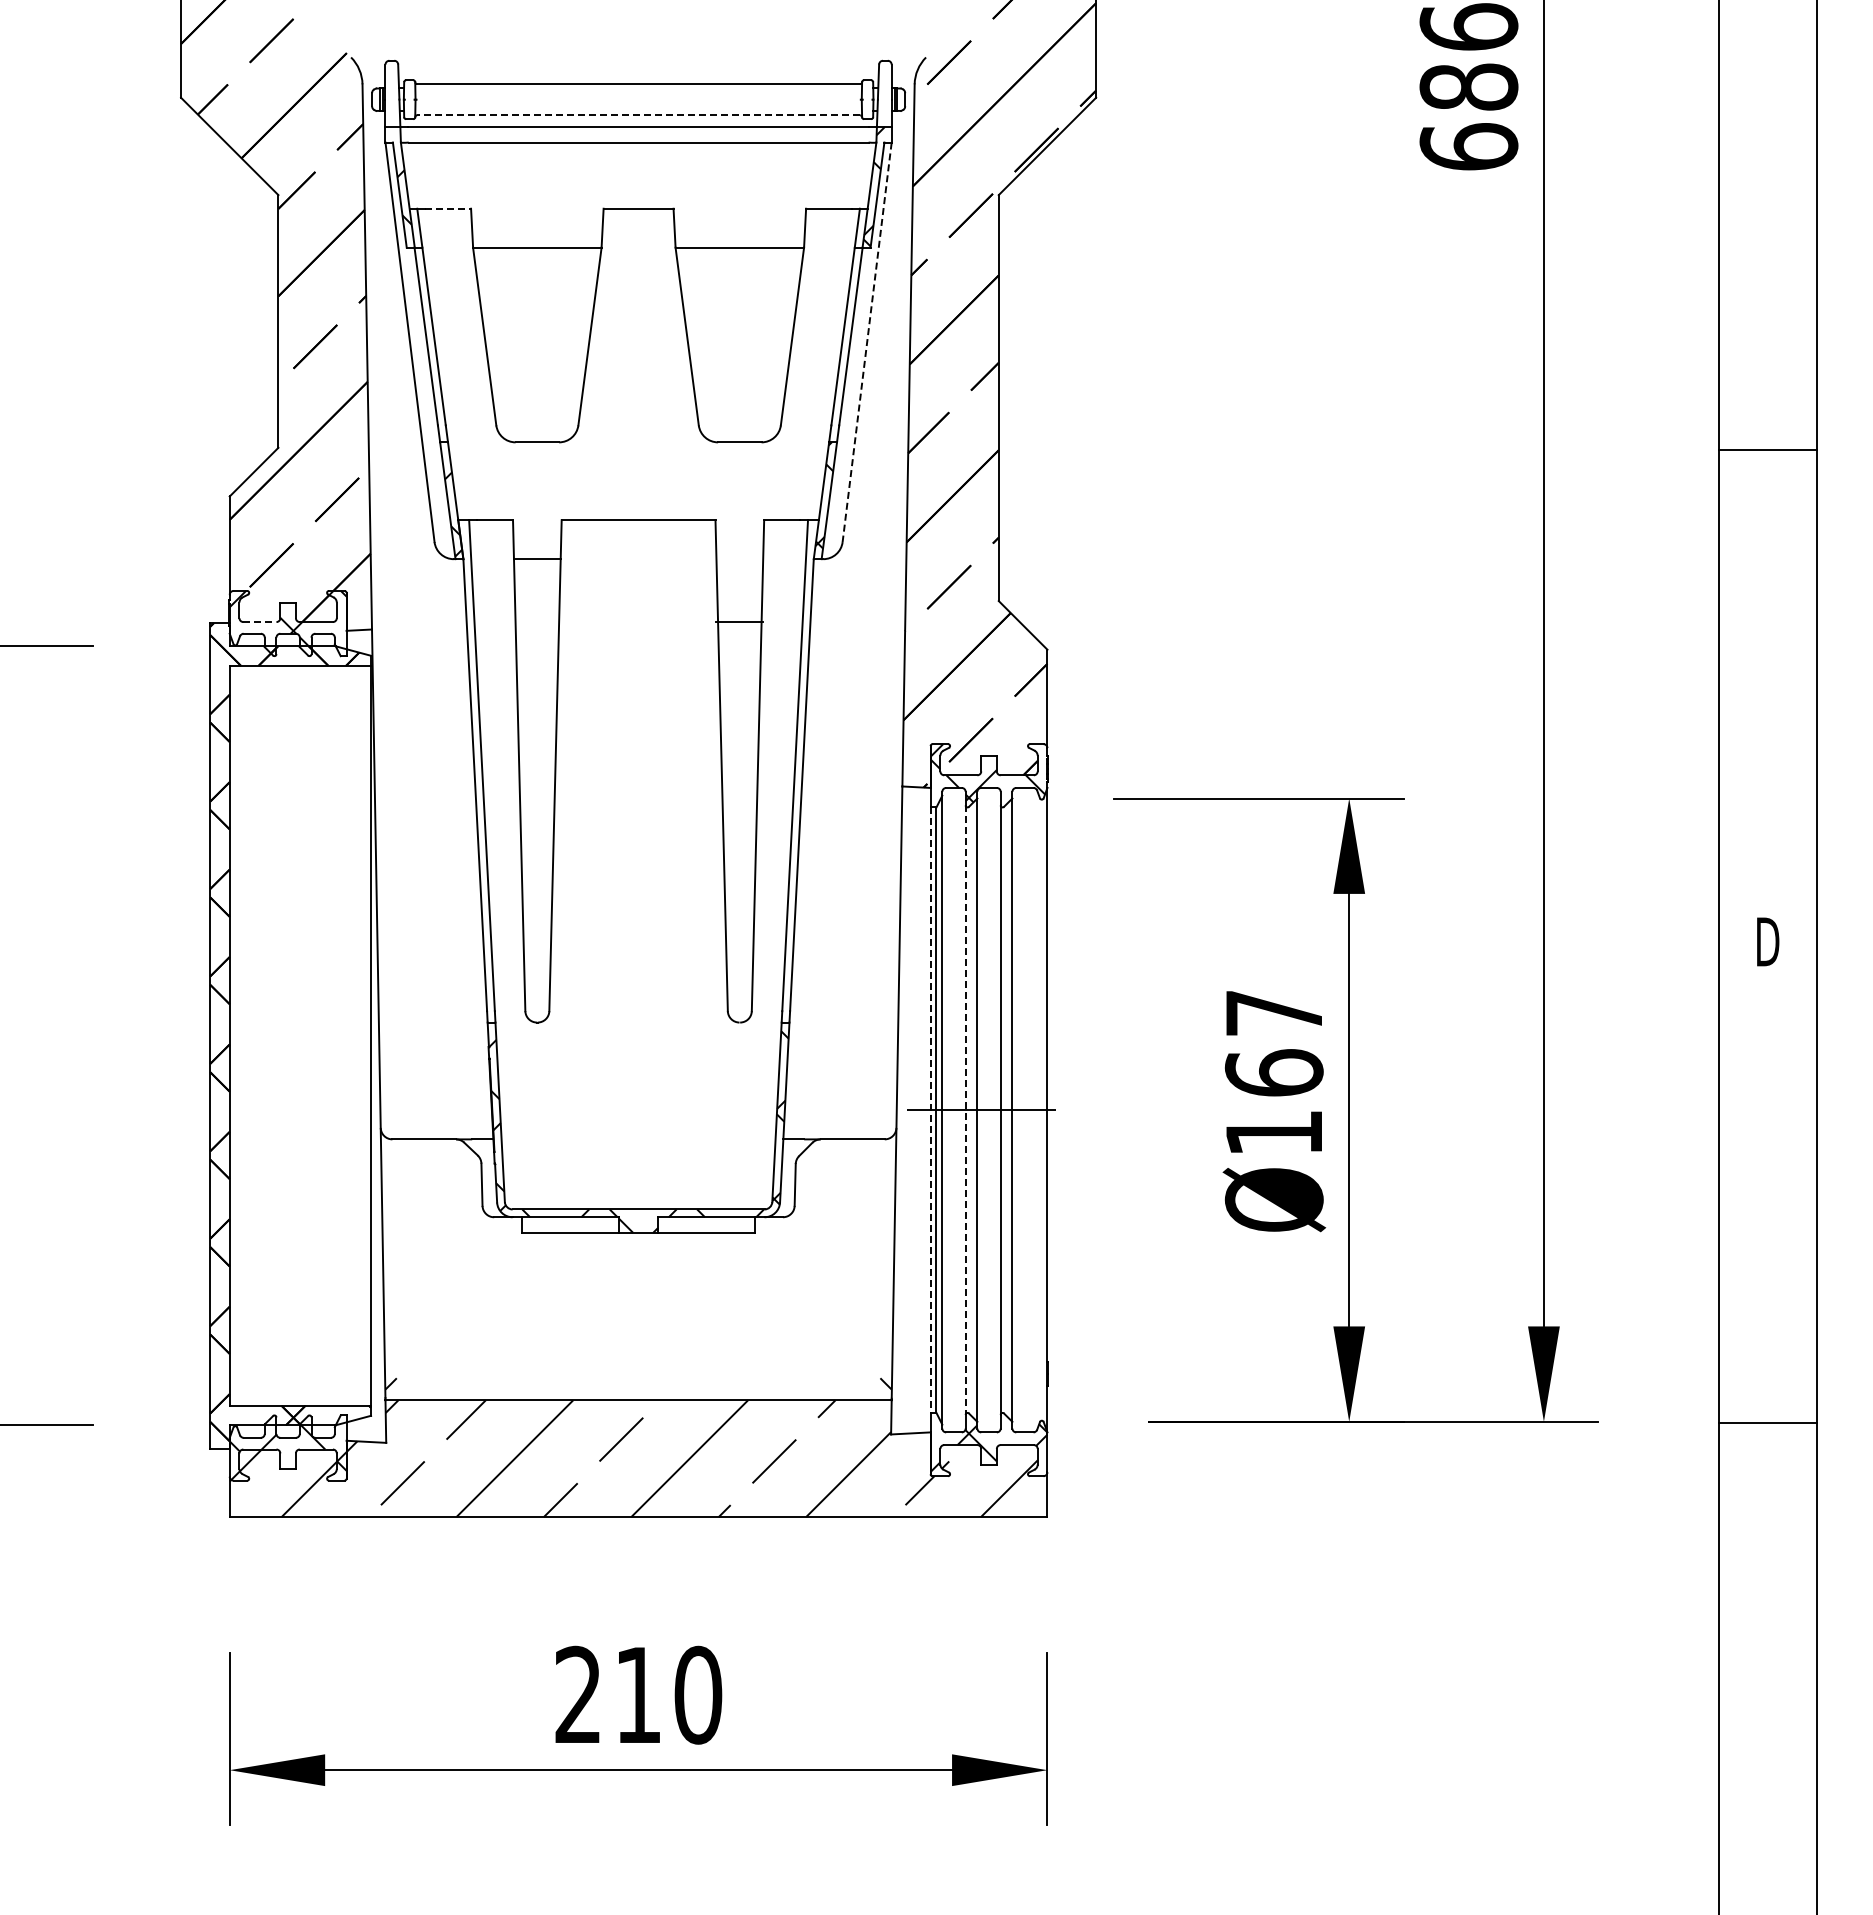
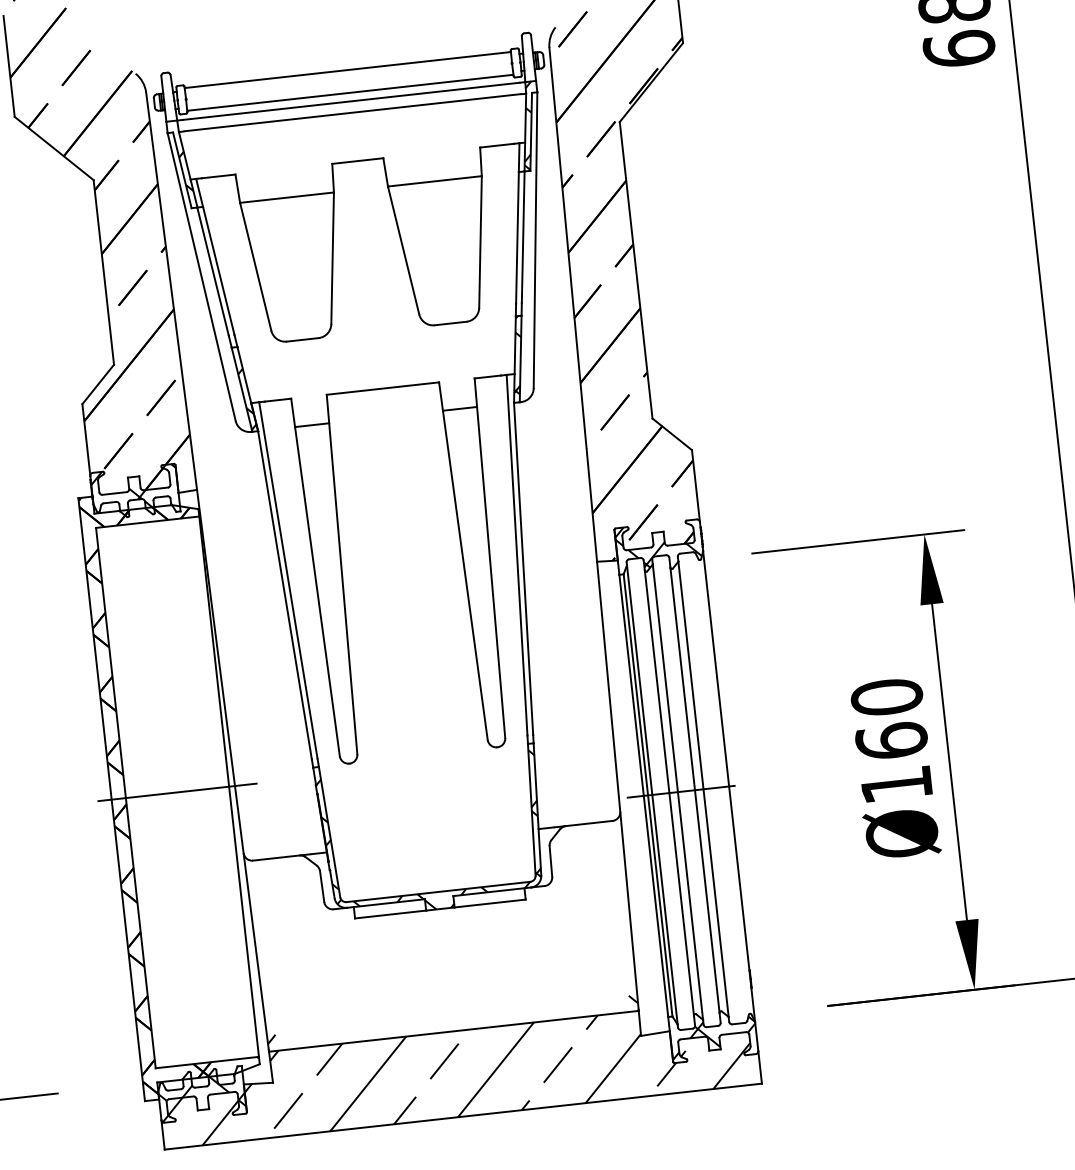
line: (638, 115) -> (350, 92), dashed -> solid
line: (448, 208) -> (218, 176), dashed -> solid
line: (867, 342) -> (535, 240), dashed -> solid
line: (259, 622) -> (114, 493), dashed -> solid
line: (739, 622) -> (459, 409), moved
text: (1273, 1012) -> (886, 696), Ø167 -> Ø160
line: (300, 1035) -> (177, 792), added
line: (930, 1110) -> (643, 796), dashed -> solid
line: (965, 1110) -> (669, 793), dashed -> solid

